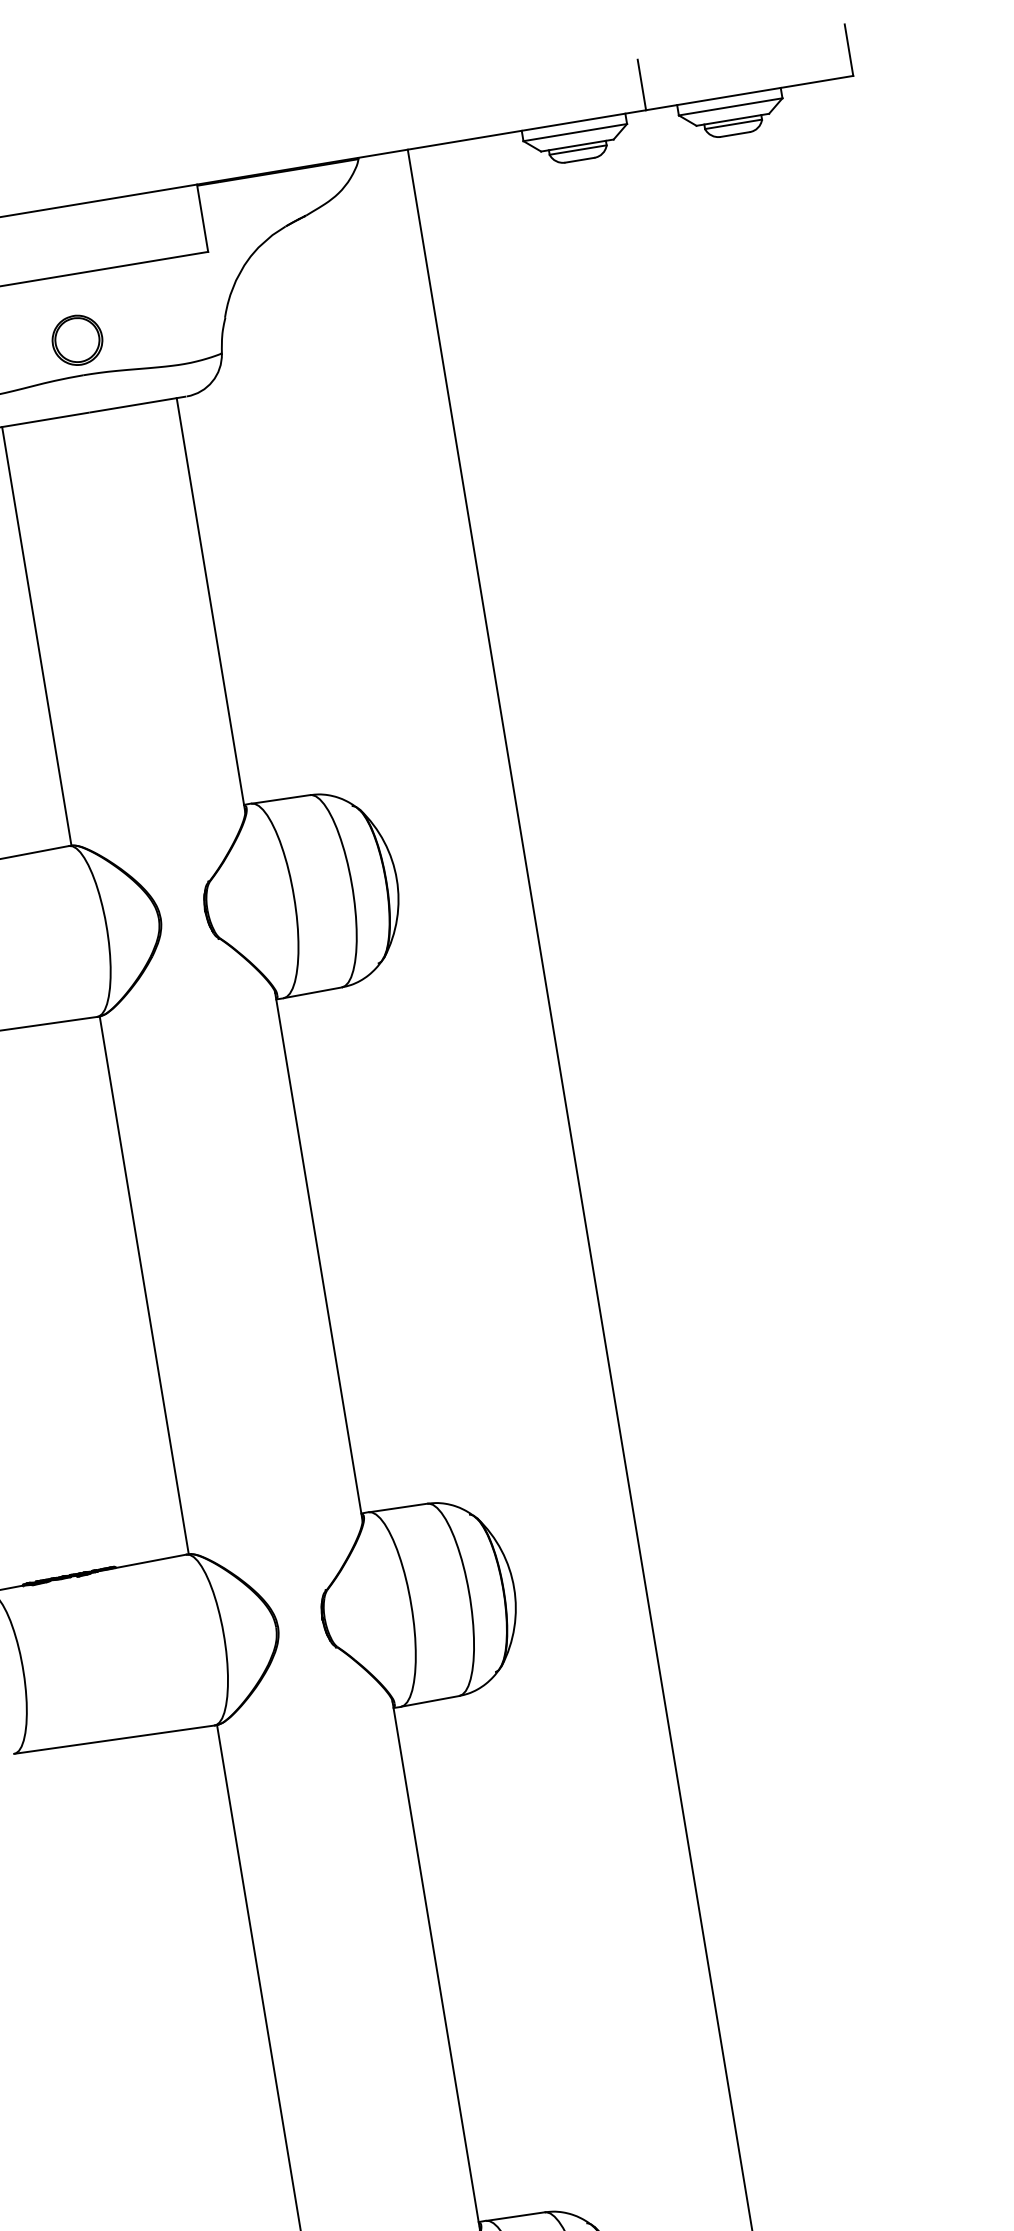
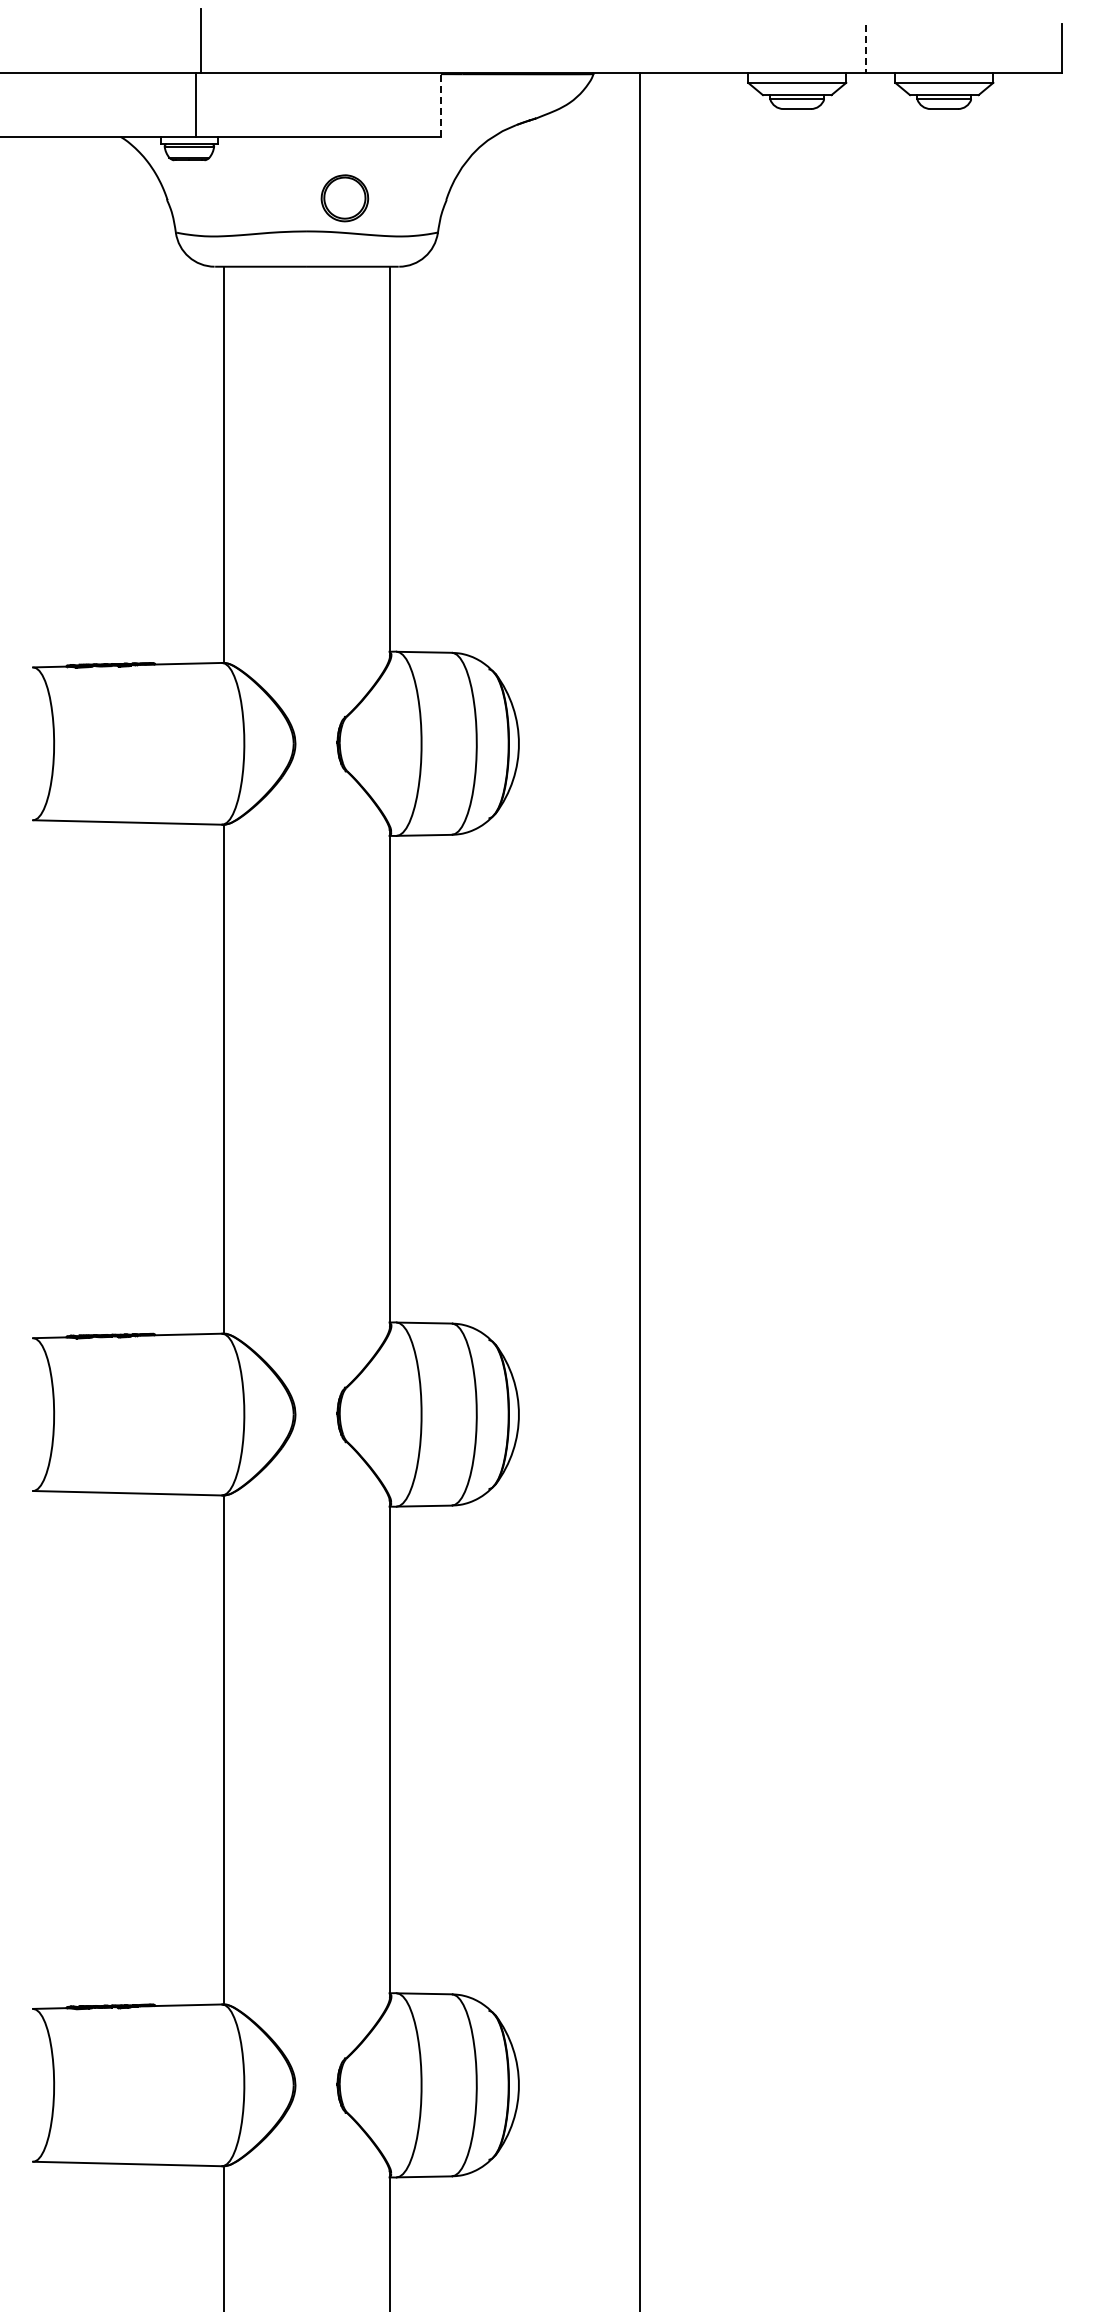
line: (641, 85) -> (865, 49), solid -> dashed
line: (202, 217) -> (440, 104), solid -> dashed
part: (77, 340) -> (344, 198), moved

